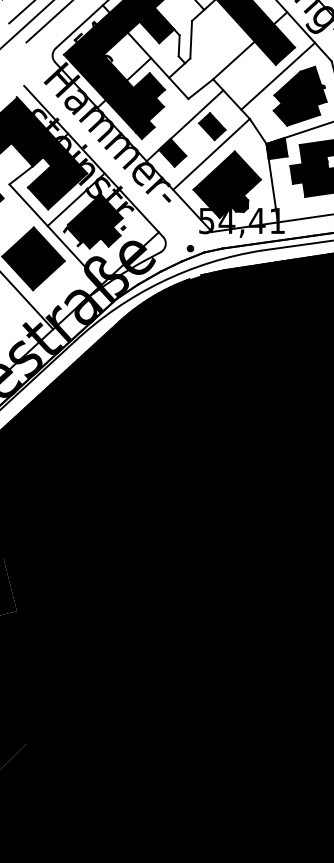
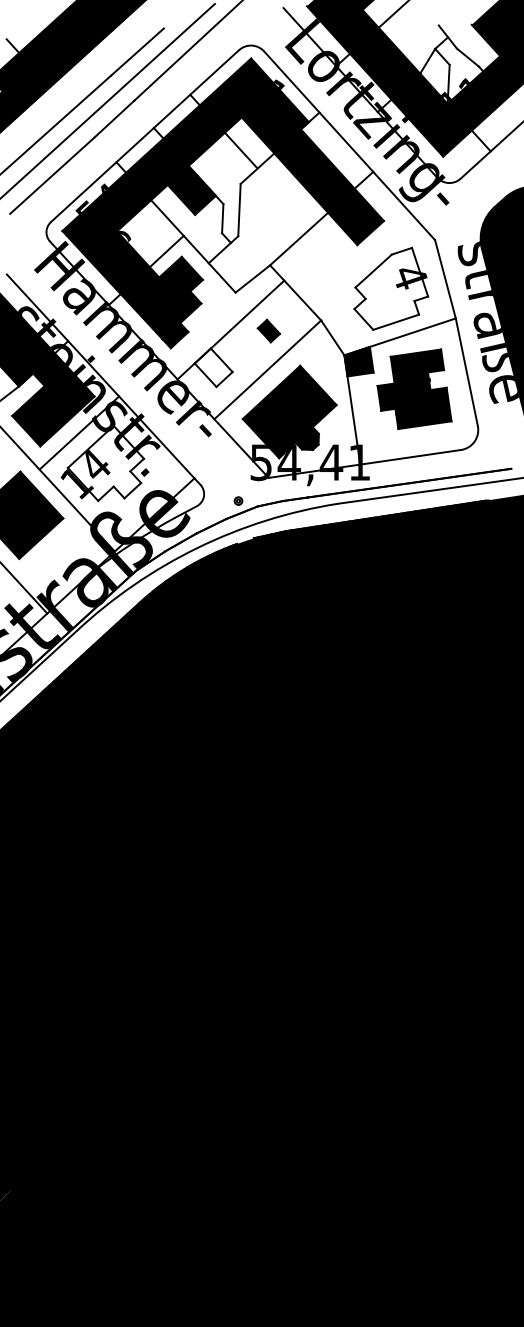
line: (278, 75) -> (360, 260), removed
fill: (300, 95) -> (391, 288), removed
part: (212, 126) -> (268, 330), size x0.6
fill: (172, 152) -> (213, 367), removed
fill: (94, 220) -> (105, 462), removed

